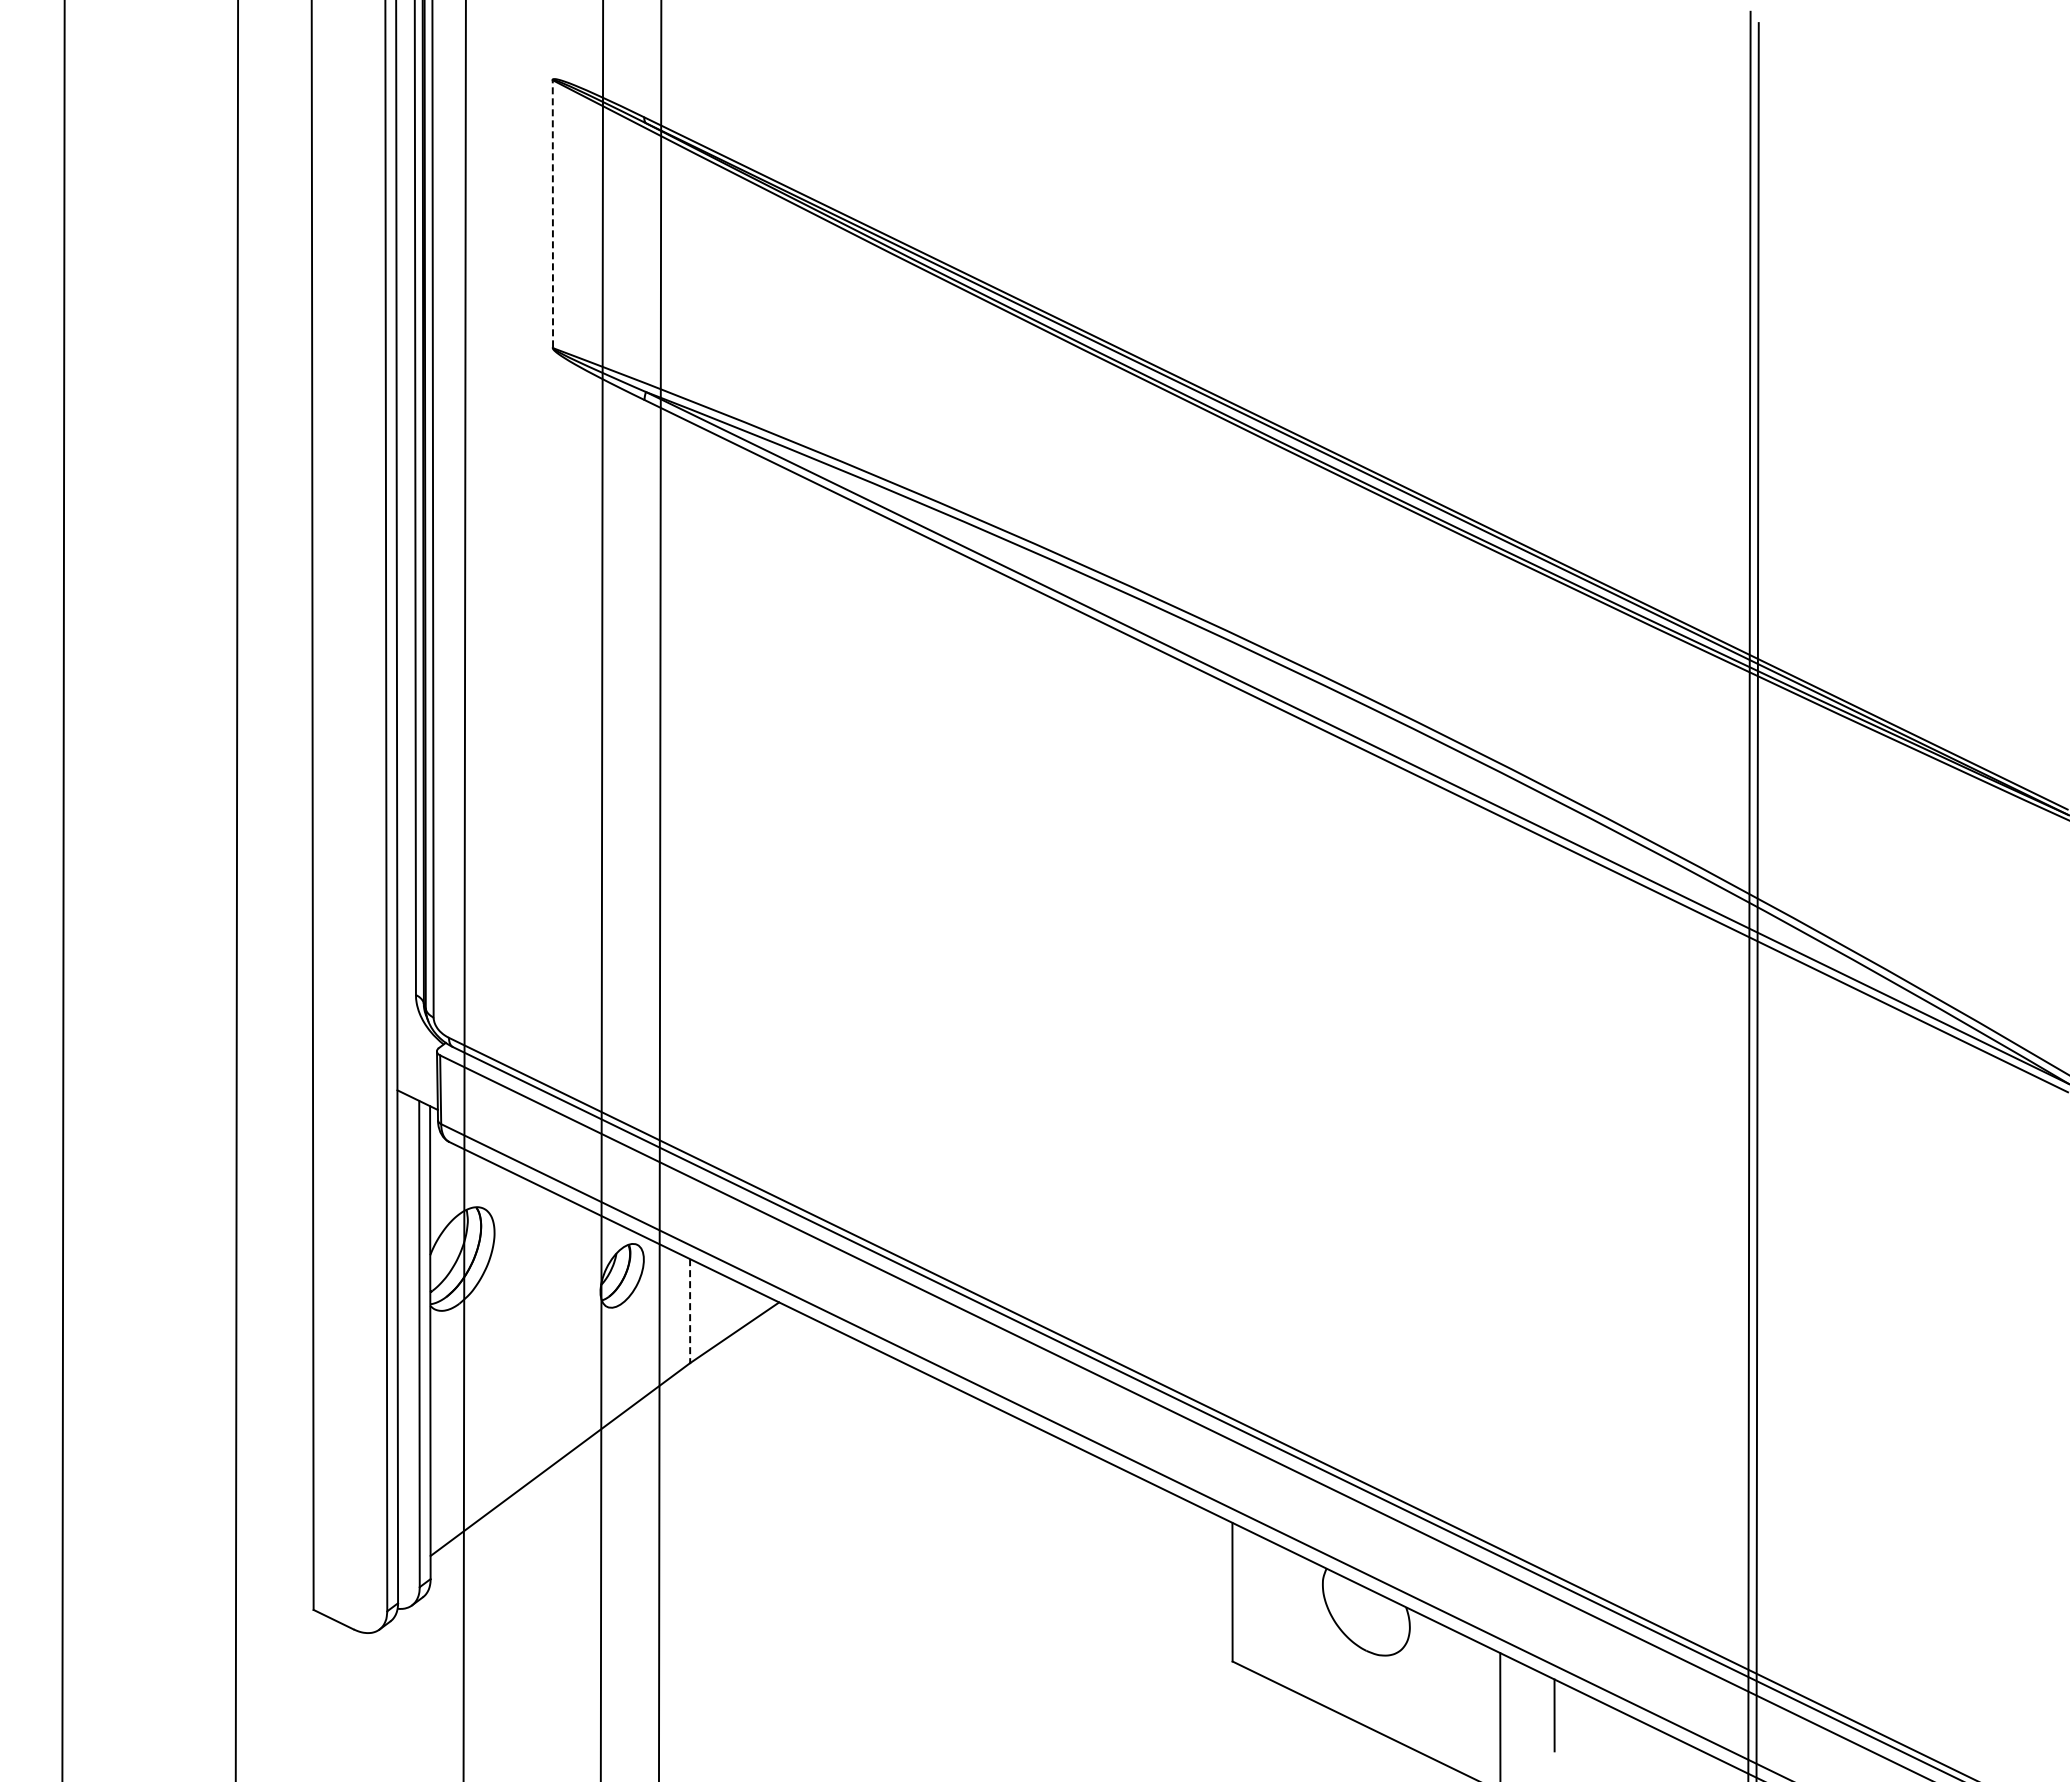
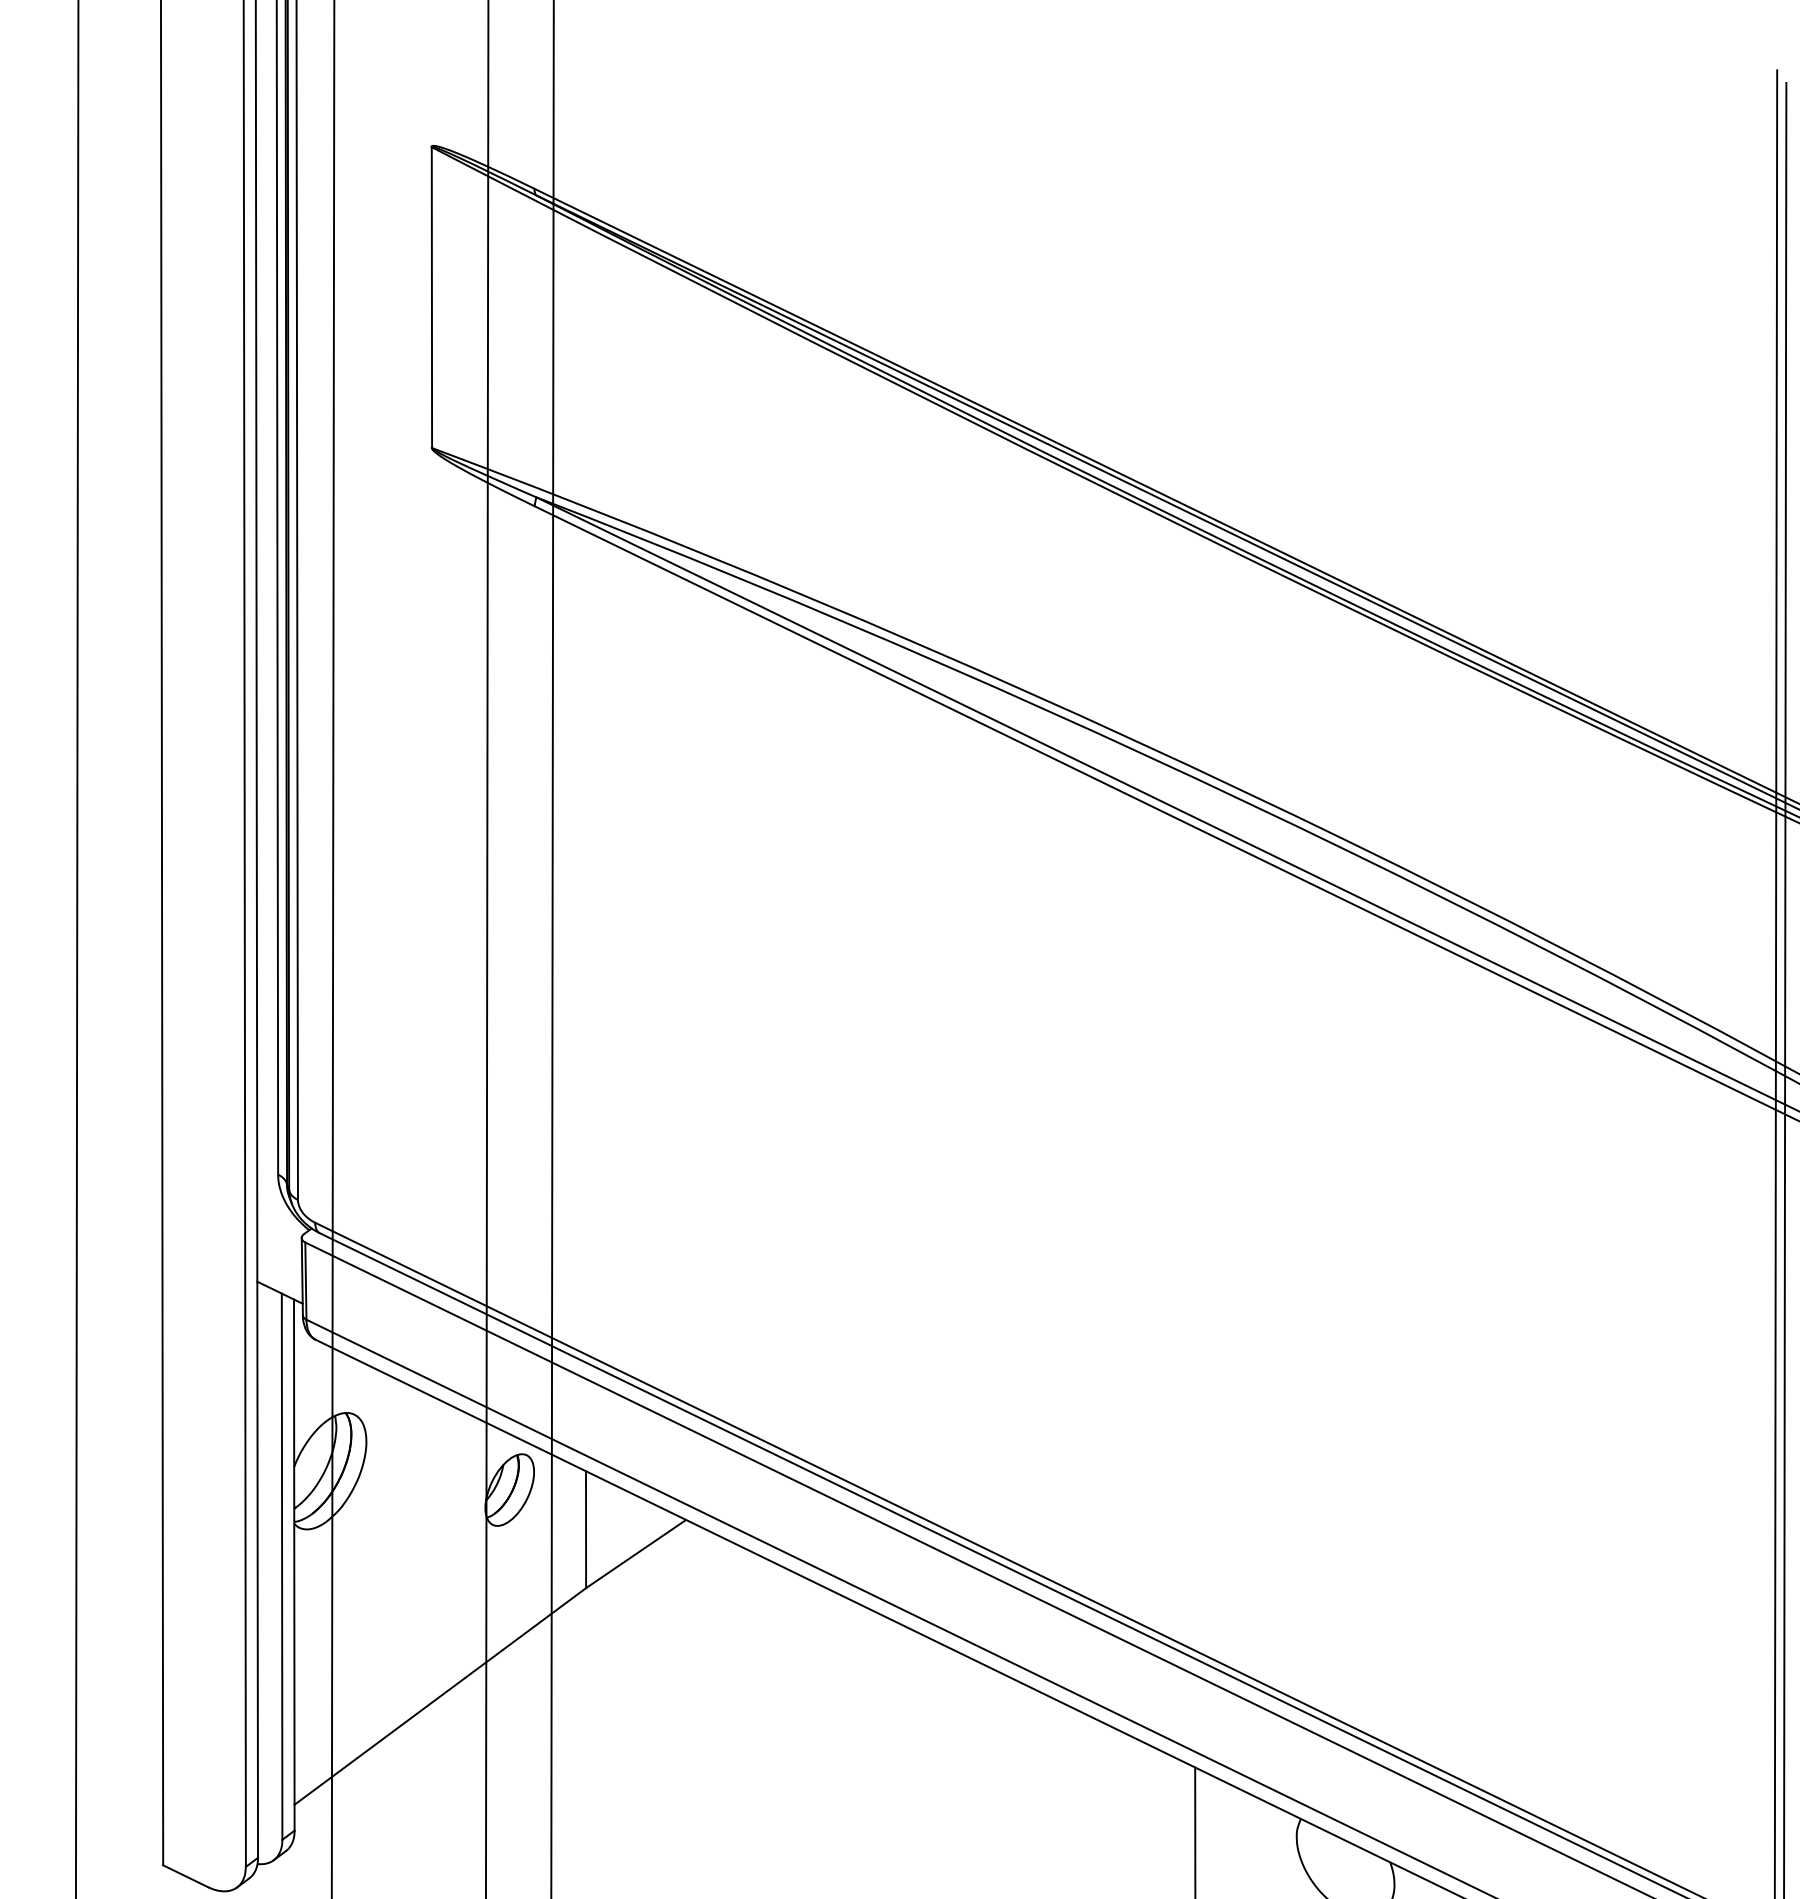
line: (552, 213) -> (431, 296), dashed -> solid
line: (690, 1311) -> (586, 1530), dashed -> solid

